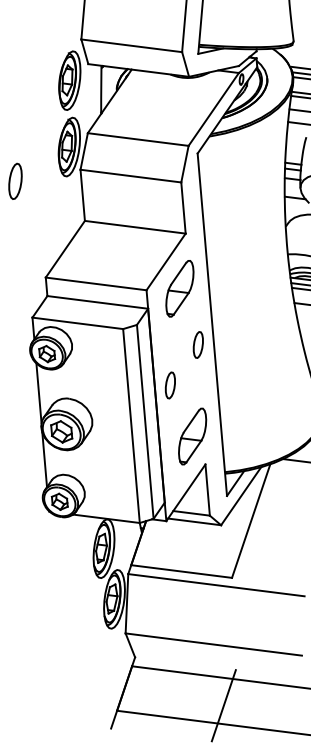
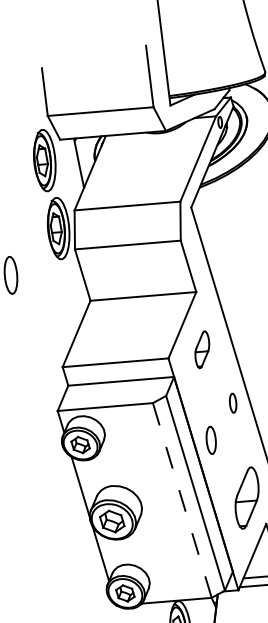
part: (179, 288) -> (201, 349), size x0.6
part: (197, 344) -> (232, 402), size x0.7
part: (169, 385) -> (210, 440), moved
line: (131, 425) -> (182, 499), solid -> dashed

